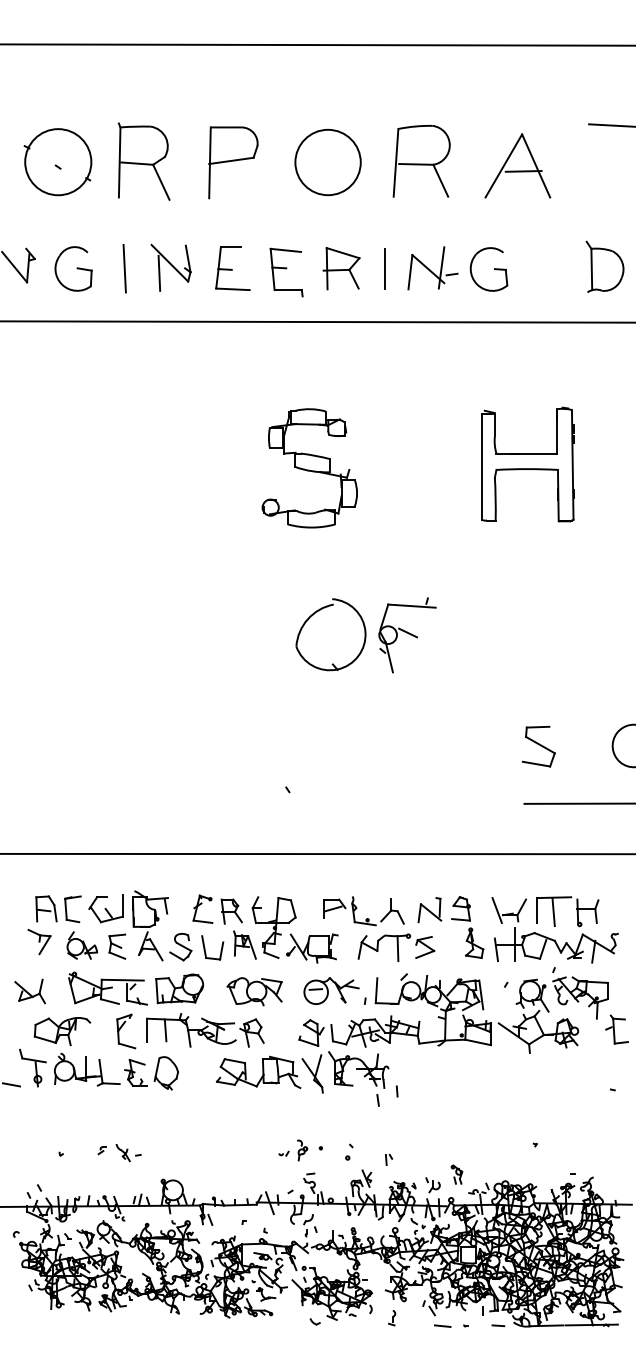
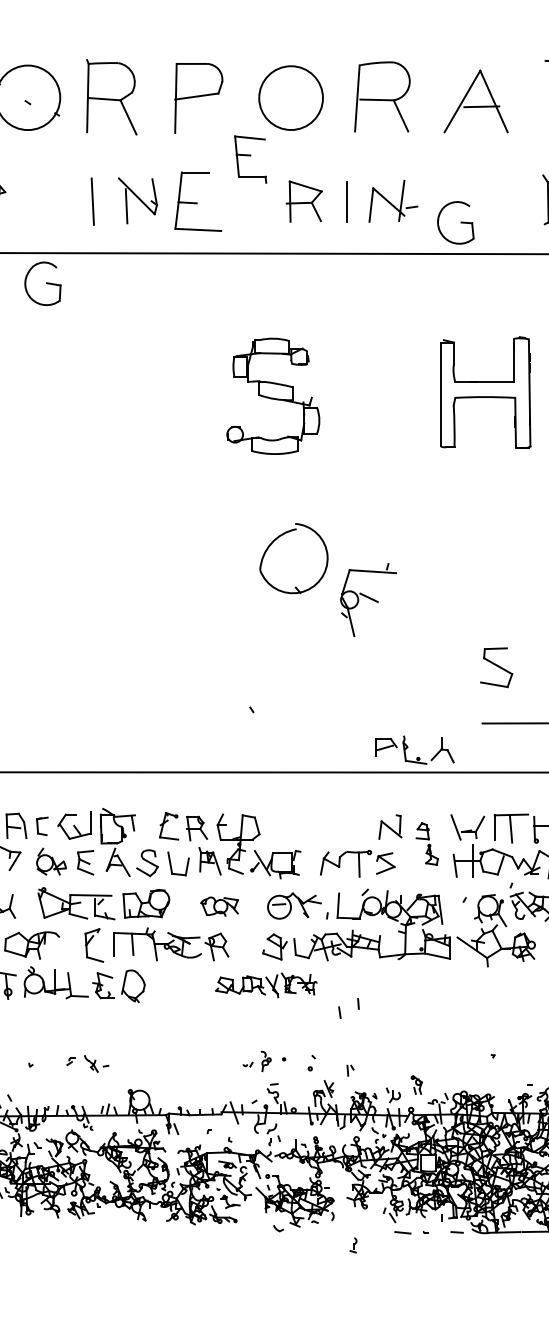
part: (73, 268) -> (42, 283), moved
part: (232, 268) -> (197, 201), size x1.4
part: (488, 269) -> (455, 222), moved
part: (286, 272) -> (250, 159), moved
part: (407, 635) -> (368, 600), moved
part: (357, 908) -> (408, 747), moved
part: (72, 909) -> (41, 826), size x0.7
part: (467, 927) -> (427, 844), size x0.7
part: (254, 991) -> (219, 906), size x0.7
part: (302, 1072) -> (266, 985), size x0.6
part: (392, 1318) -> (353, 1245), moved

